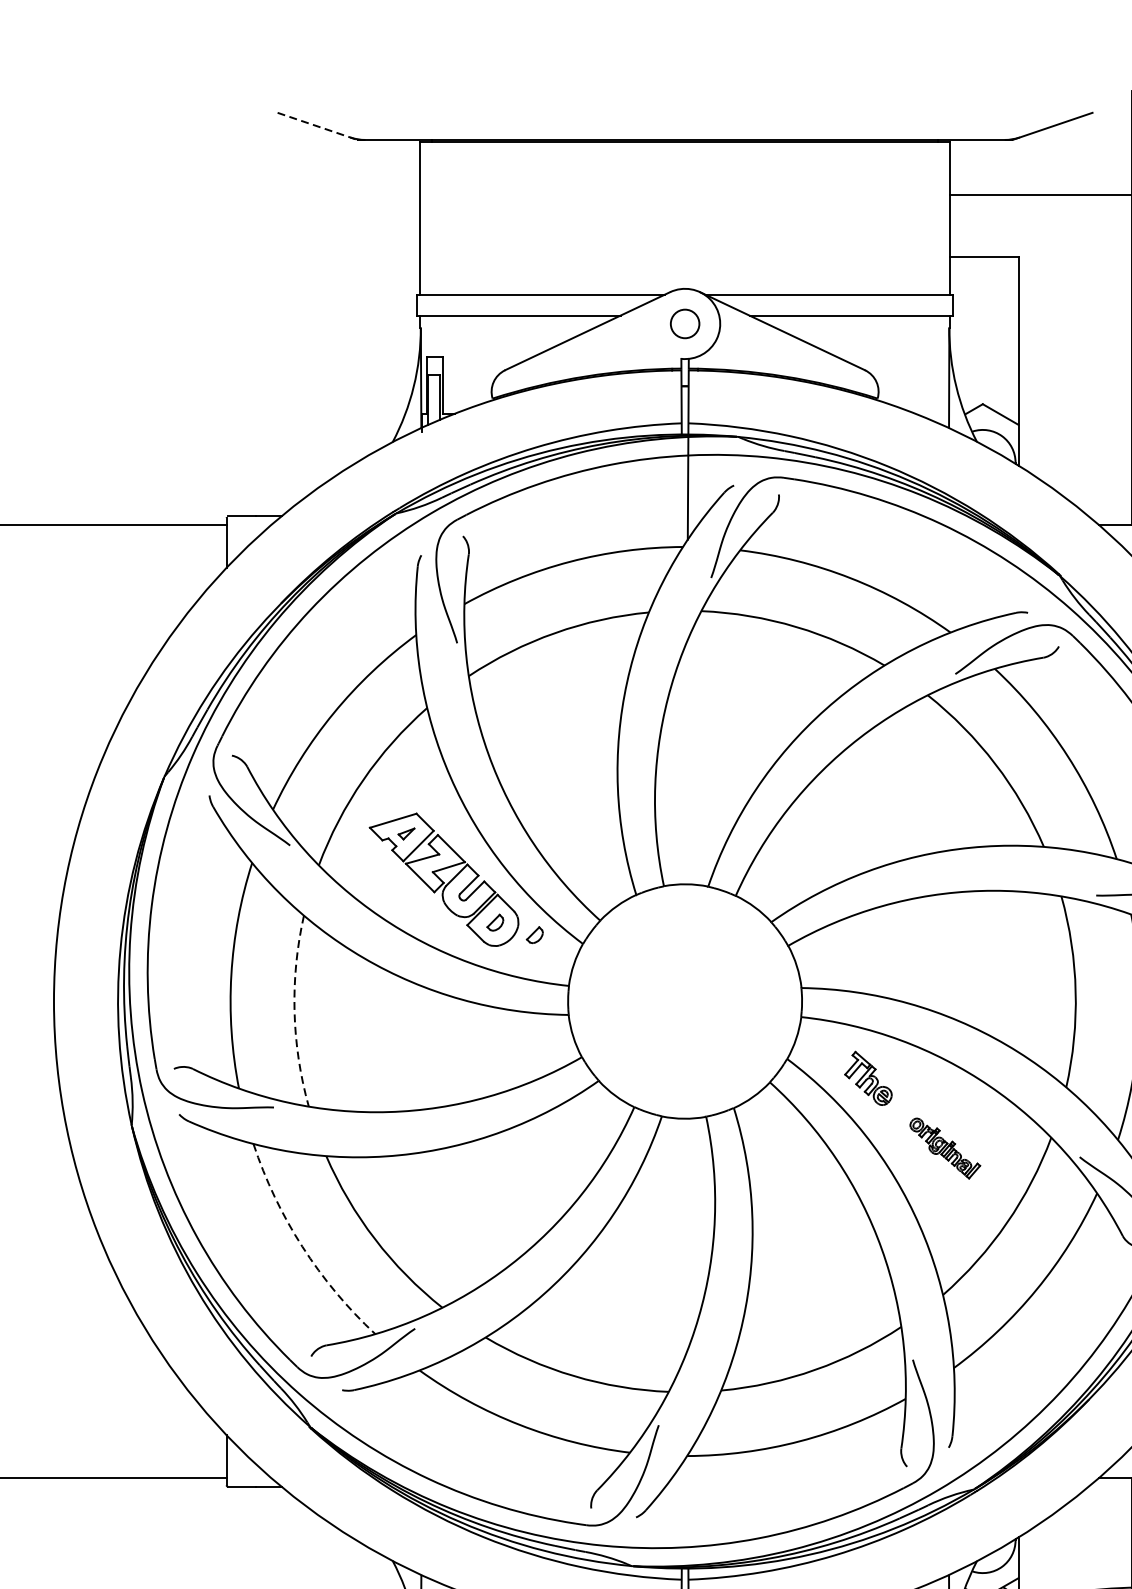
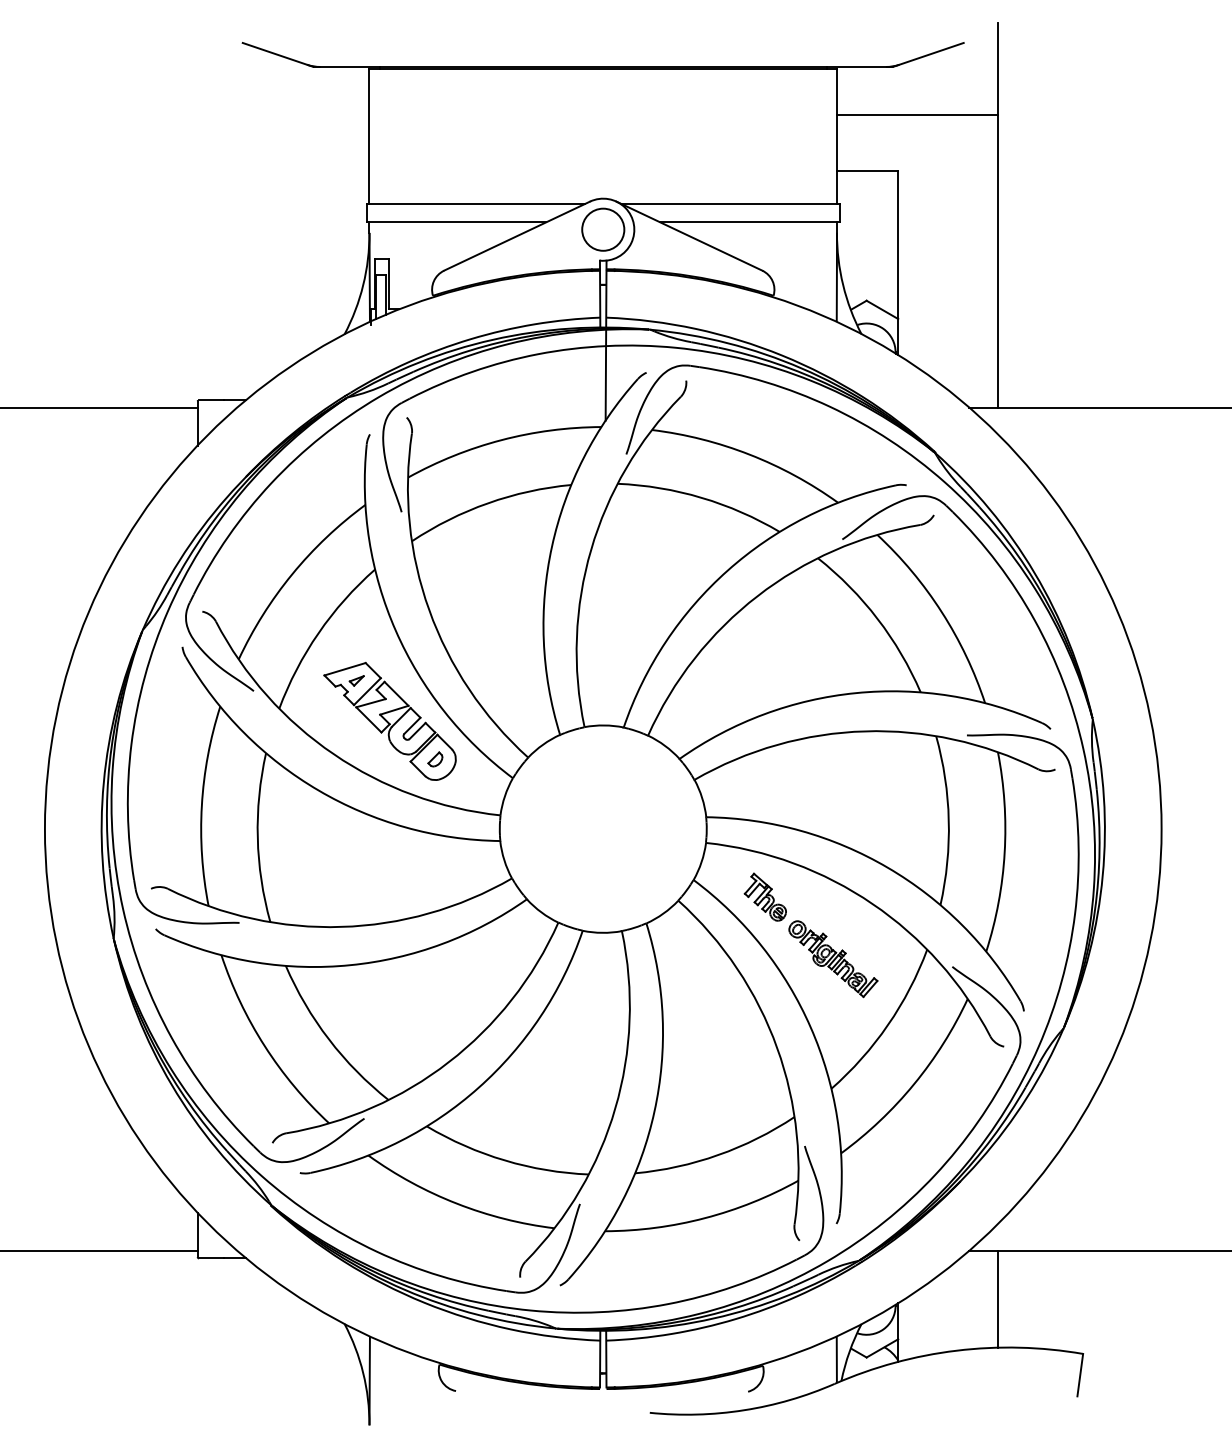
line: (317, 126) -> (278, 55), dashed -> solid
circle: (685, 323) -> (603, 229), size x1.67
part: (535, 935) -> (470, 770), removed
arc: (294, 1010) -> (257, 837), dashed -> solid
part: (945, 1148) -> (833, 959), size x1.43
arc: (302, 1247) -> (264, 1046), dashed -> solid

